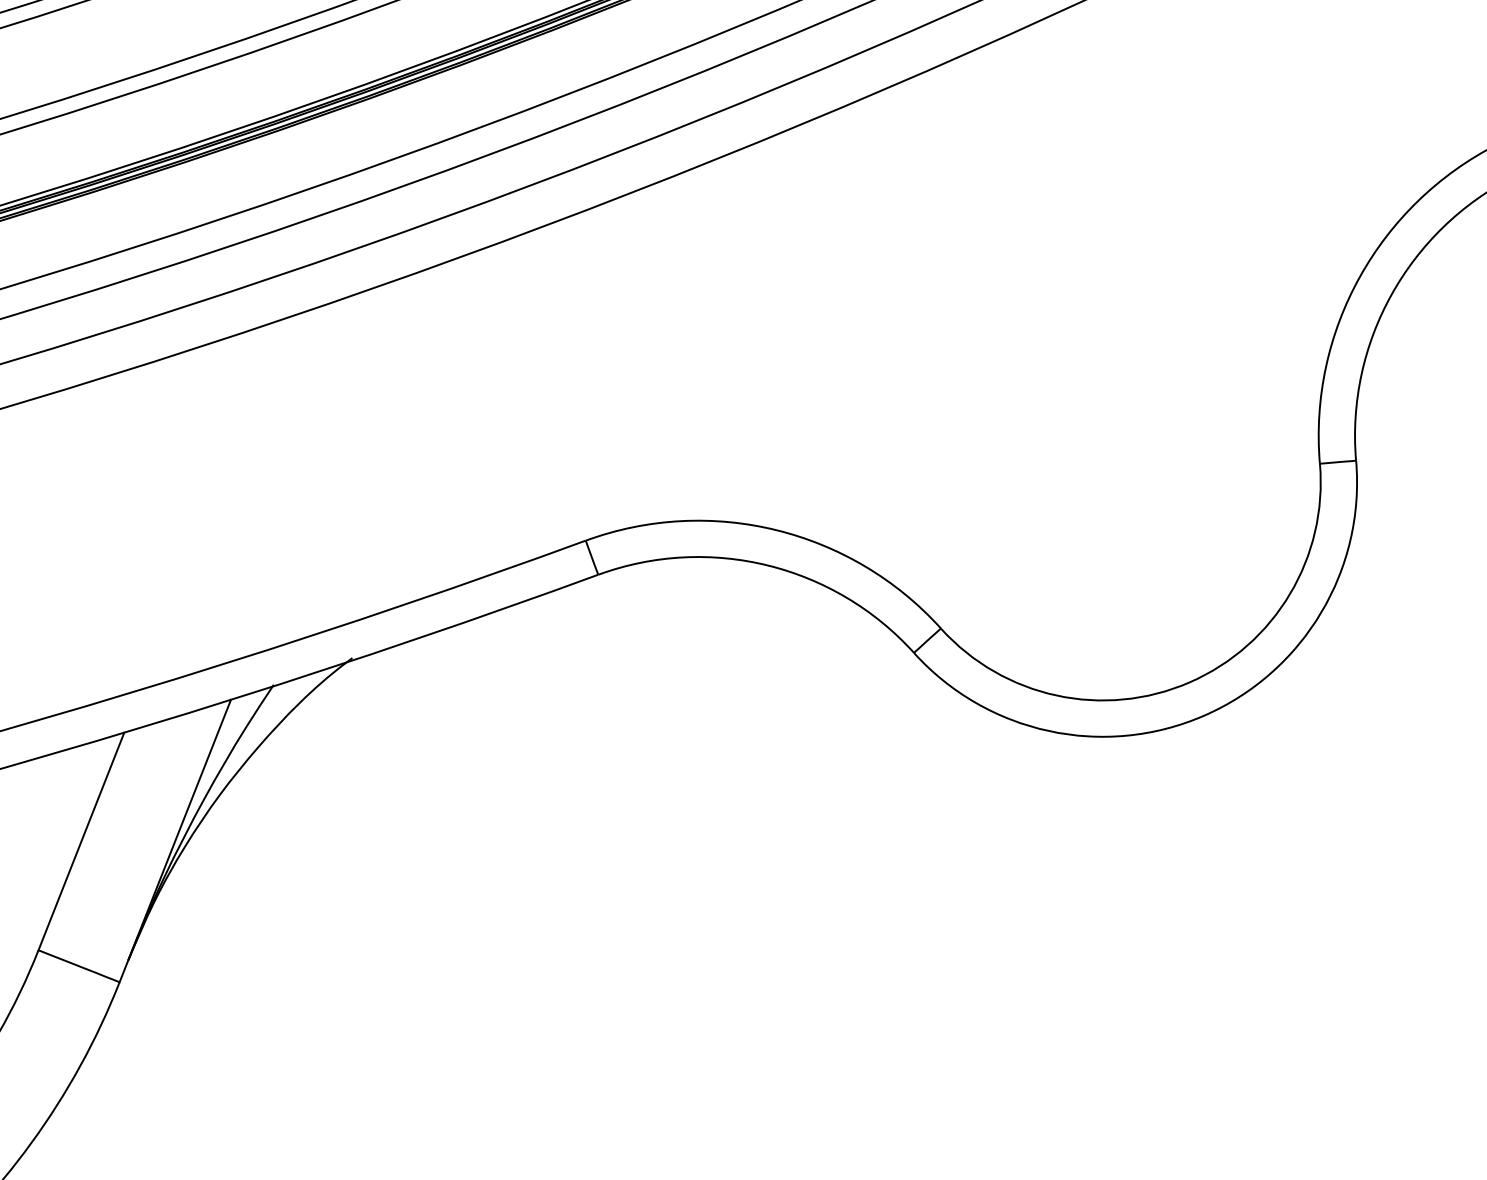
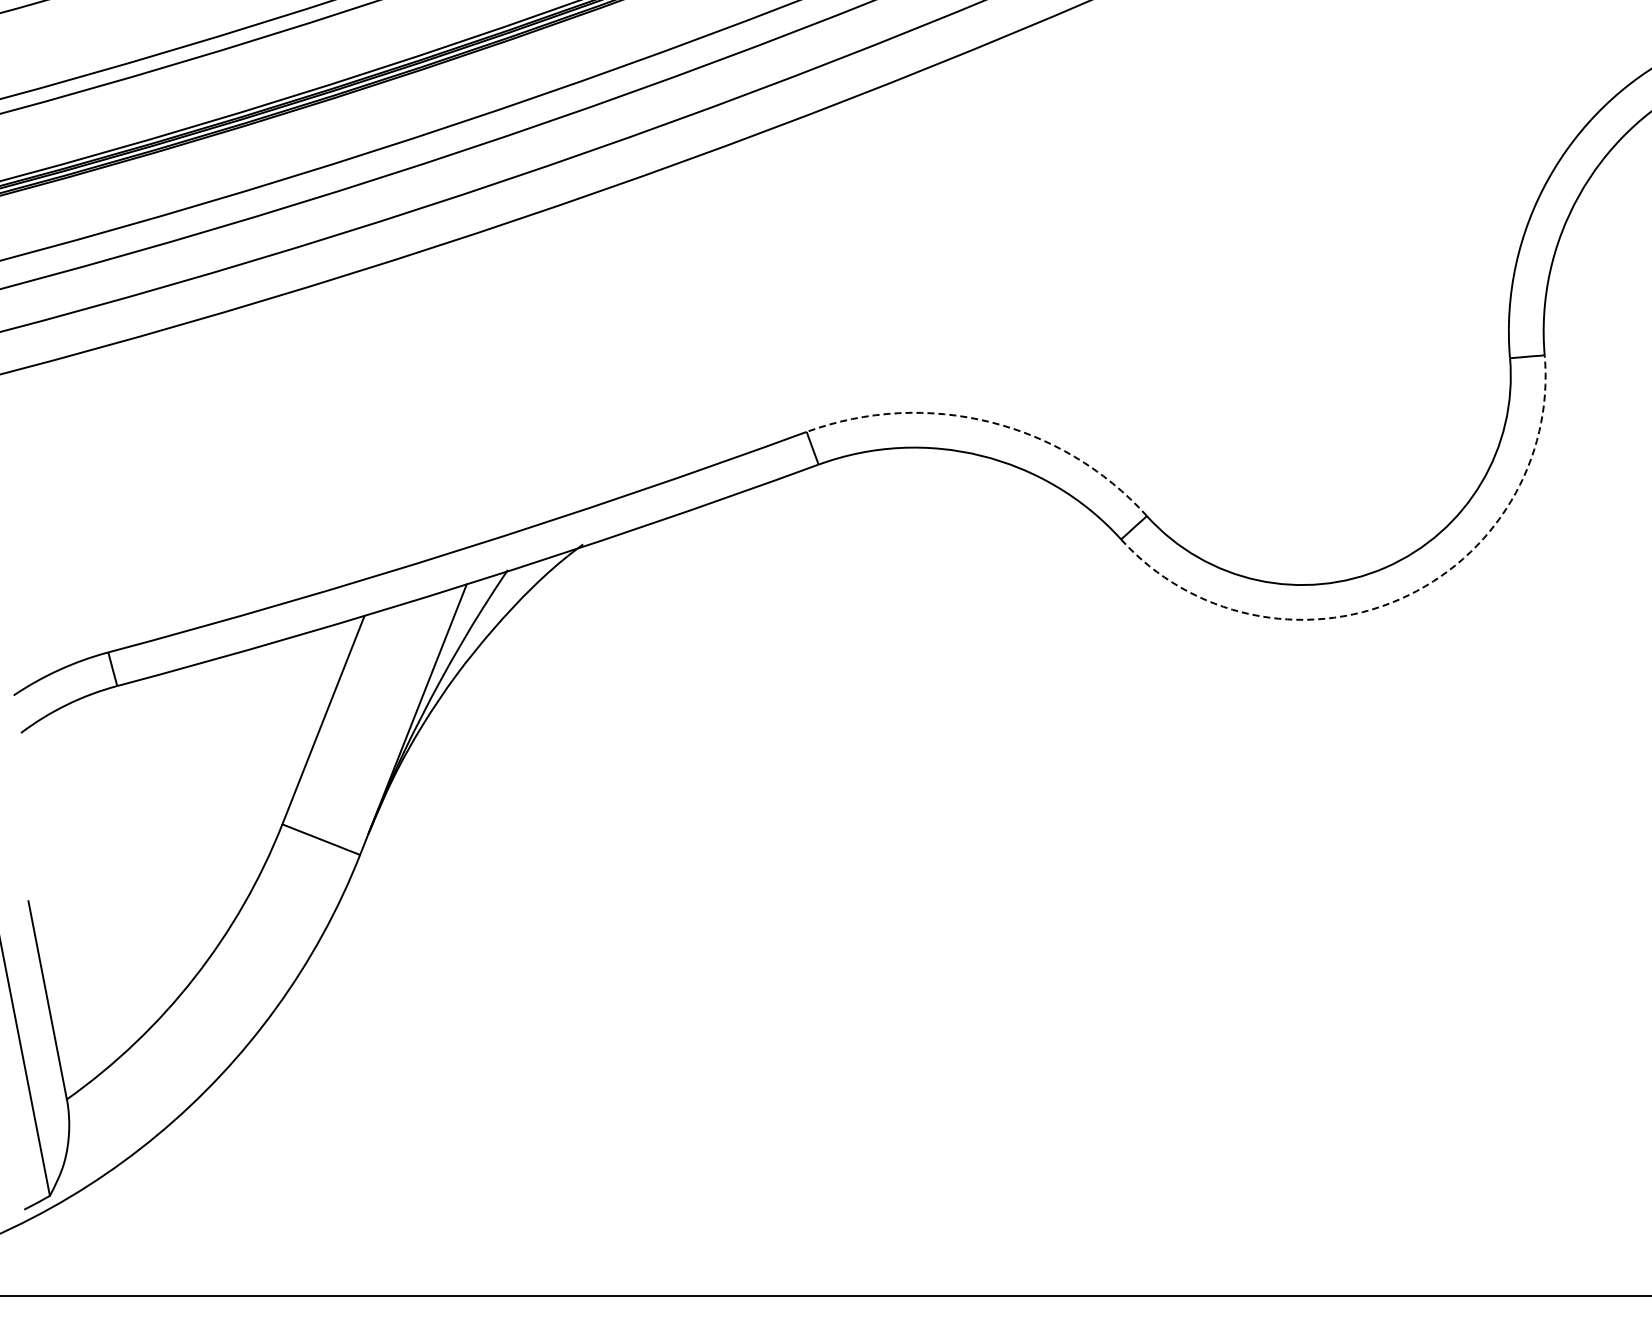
arc: (776, 529) -> (989, 421), solid -> dashed
arc: (1204, 715) -> (1399, 599), solid -> dashed

